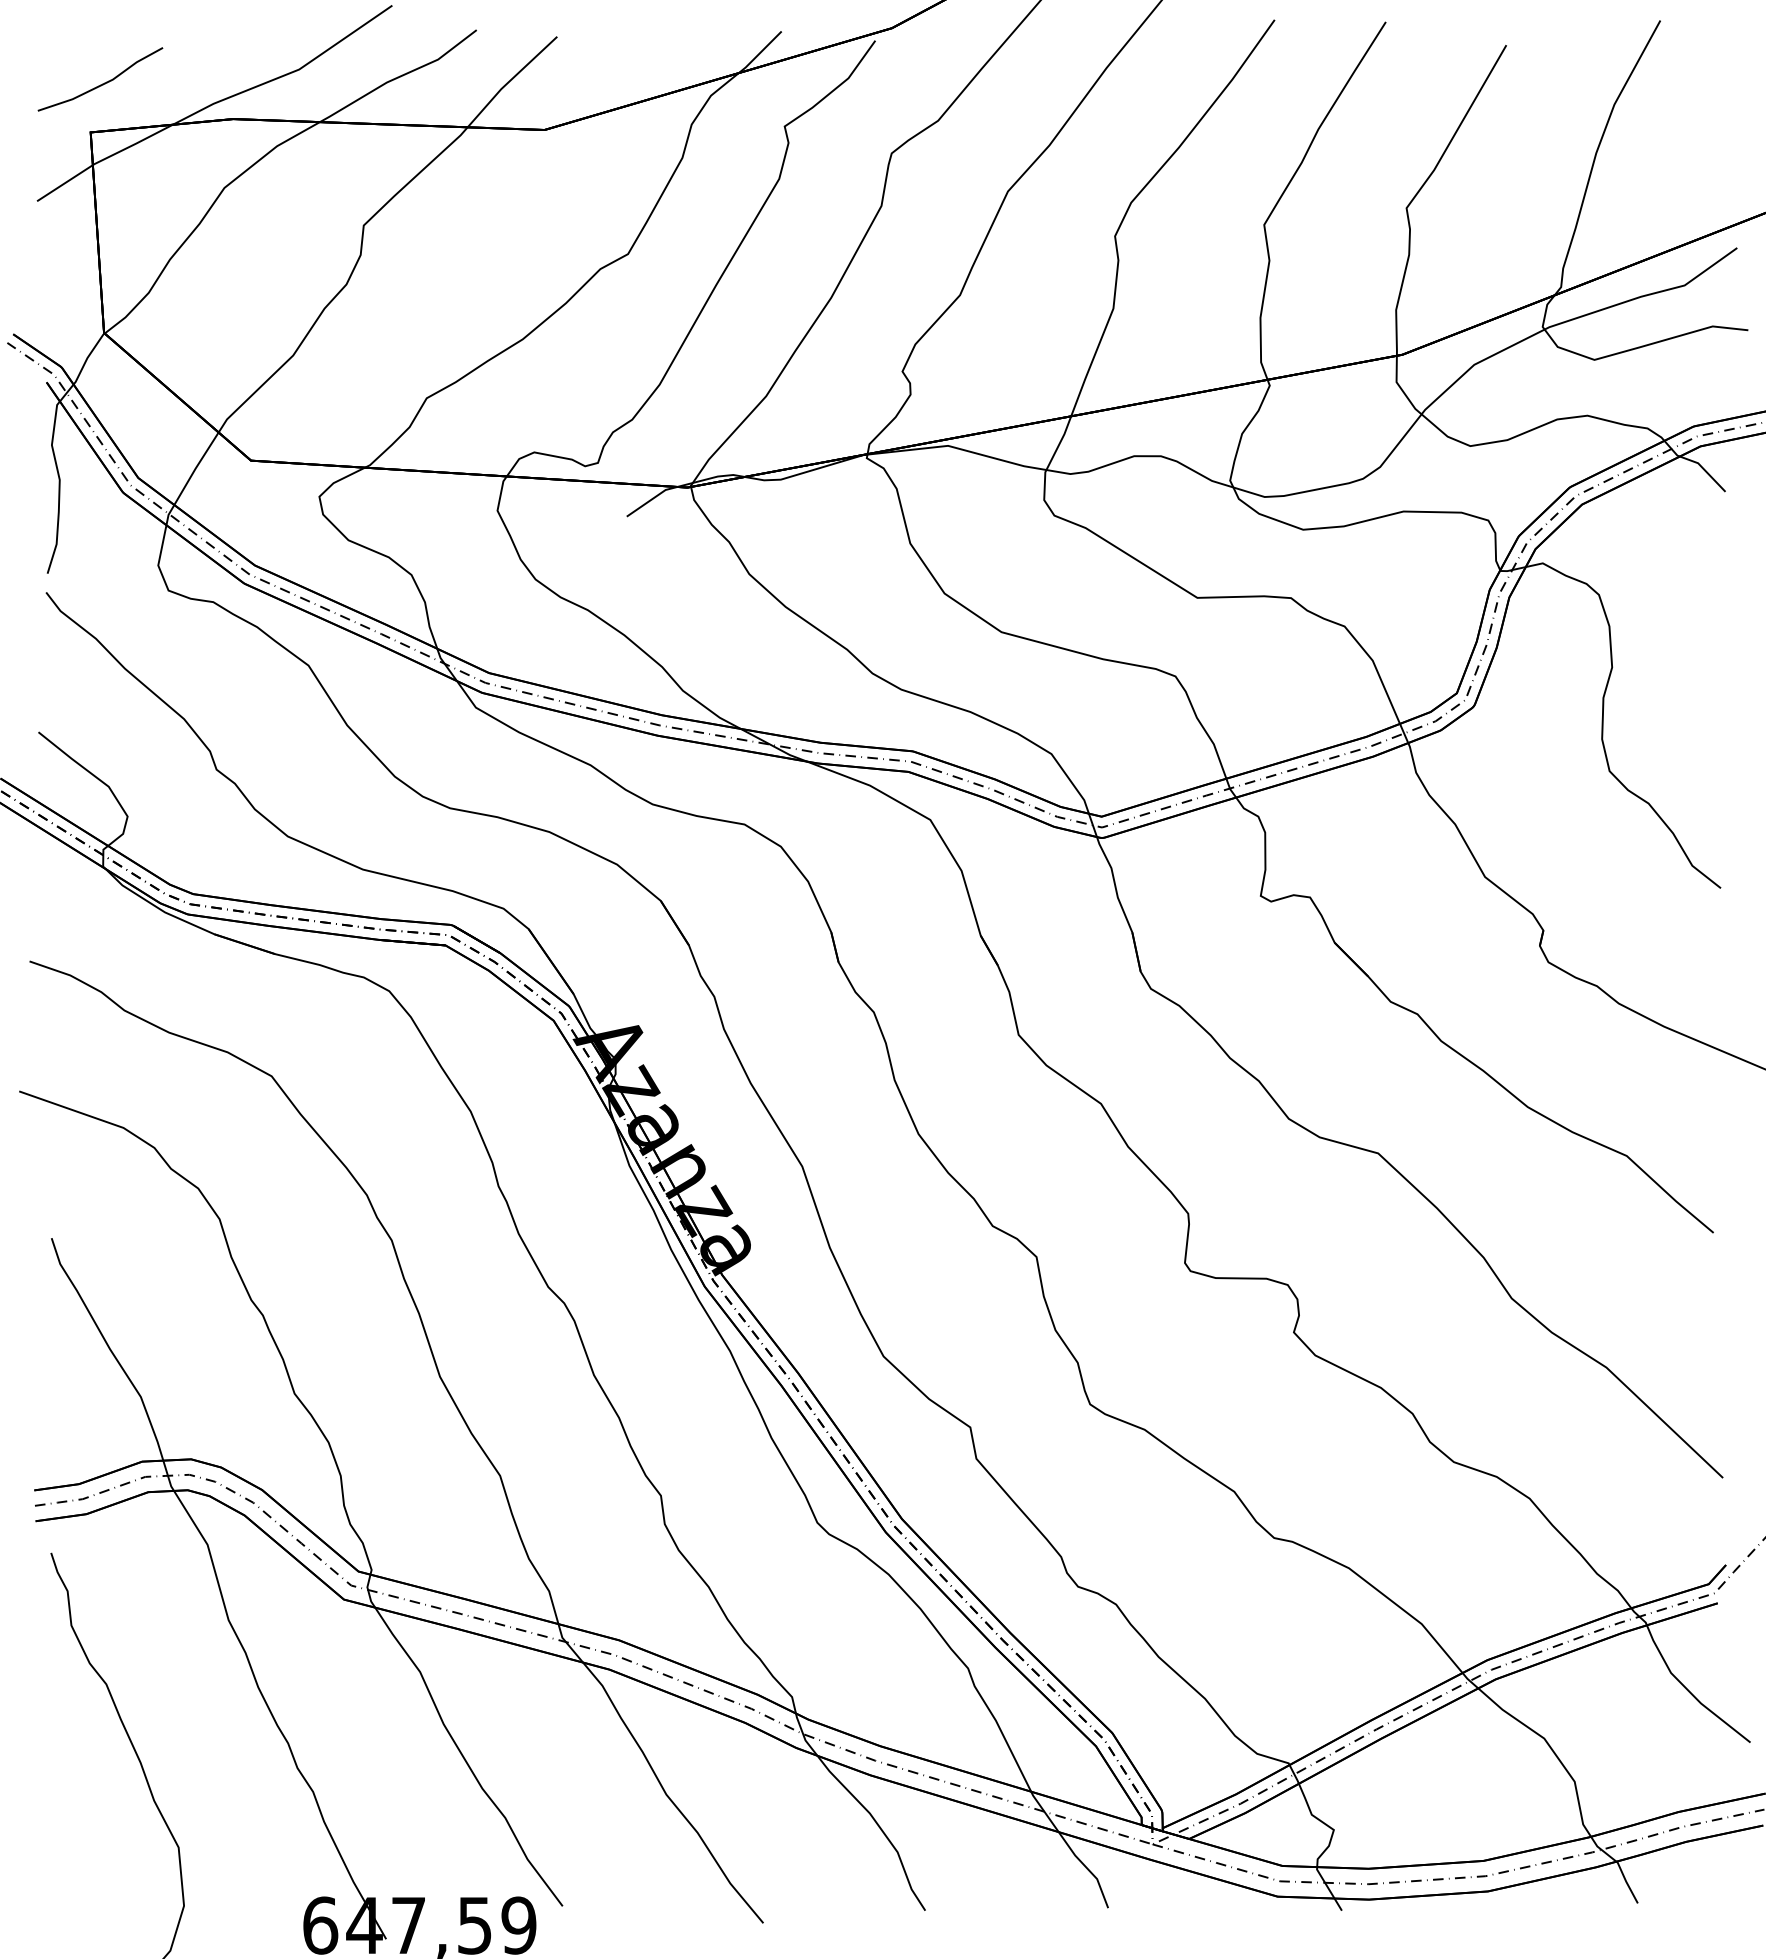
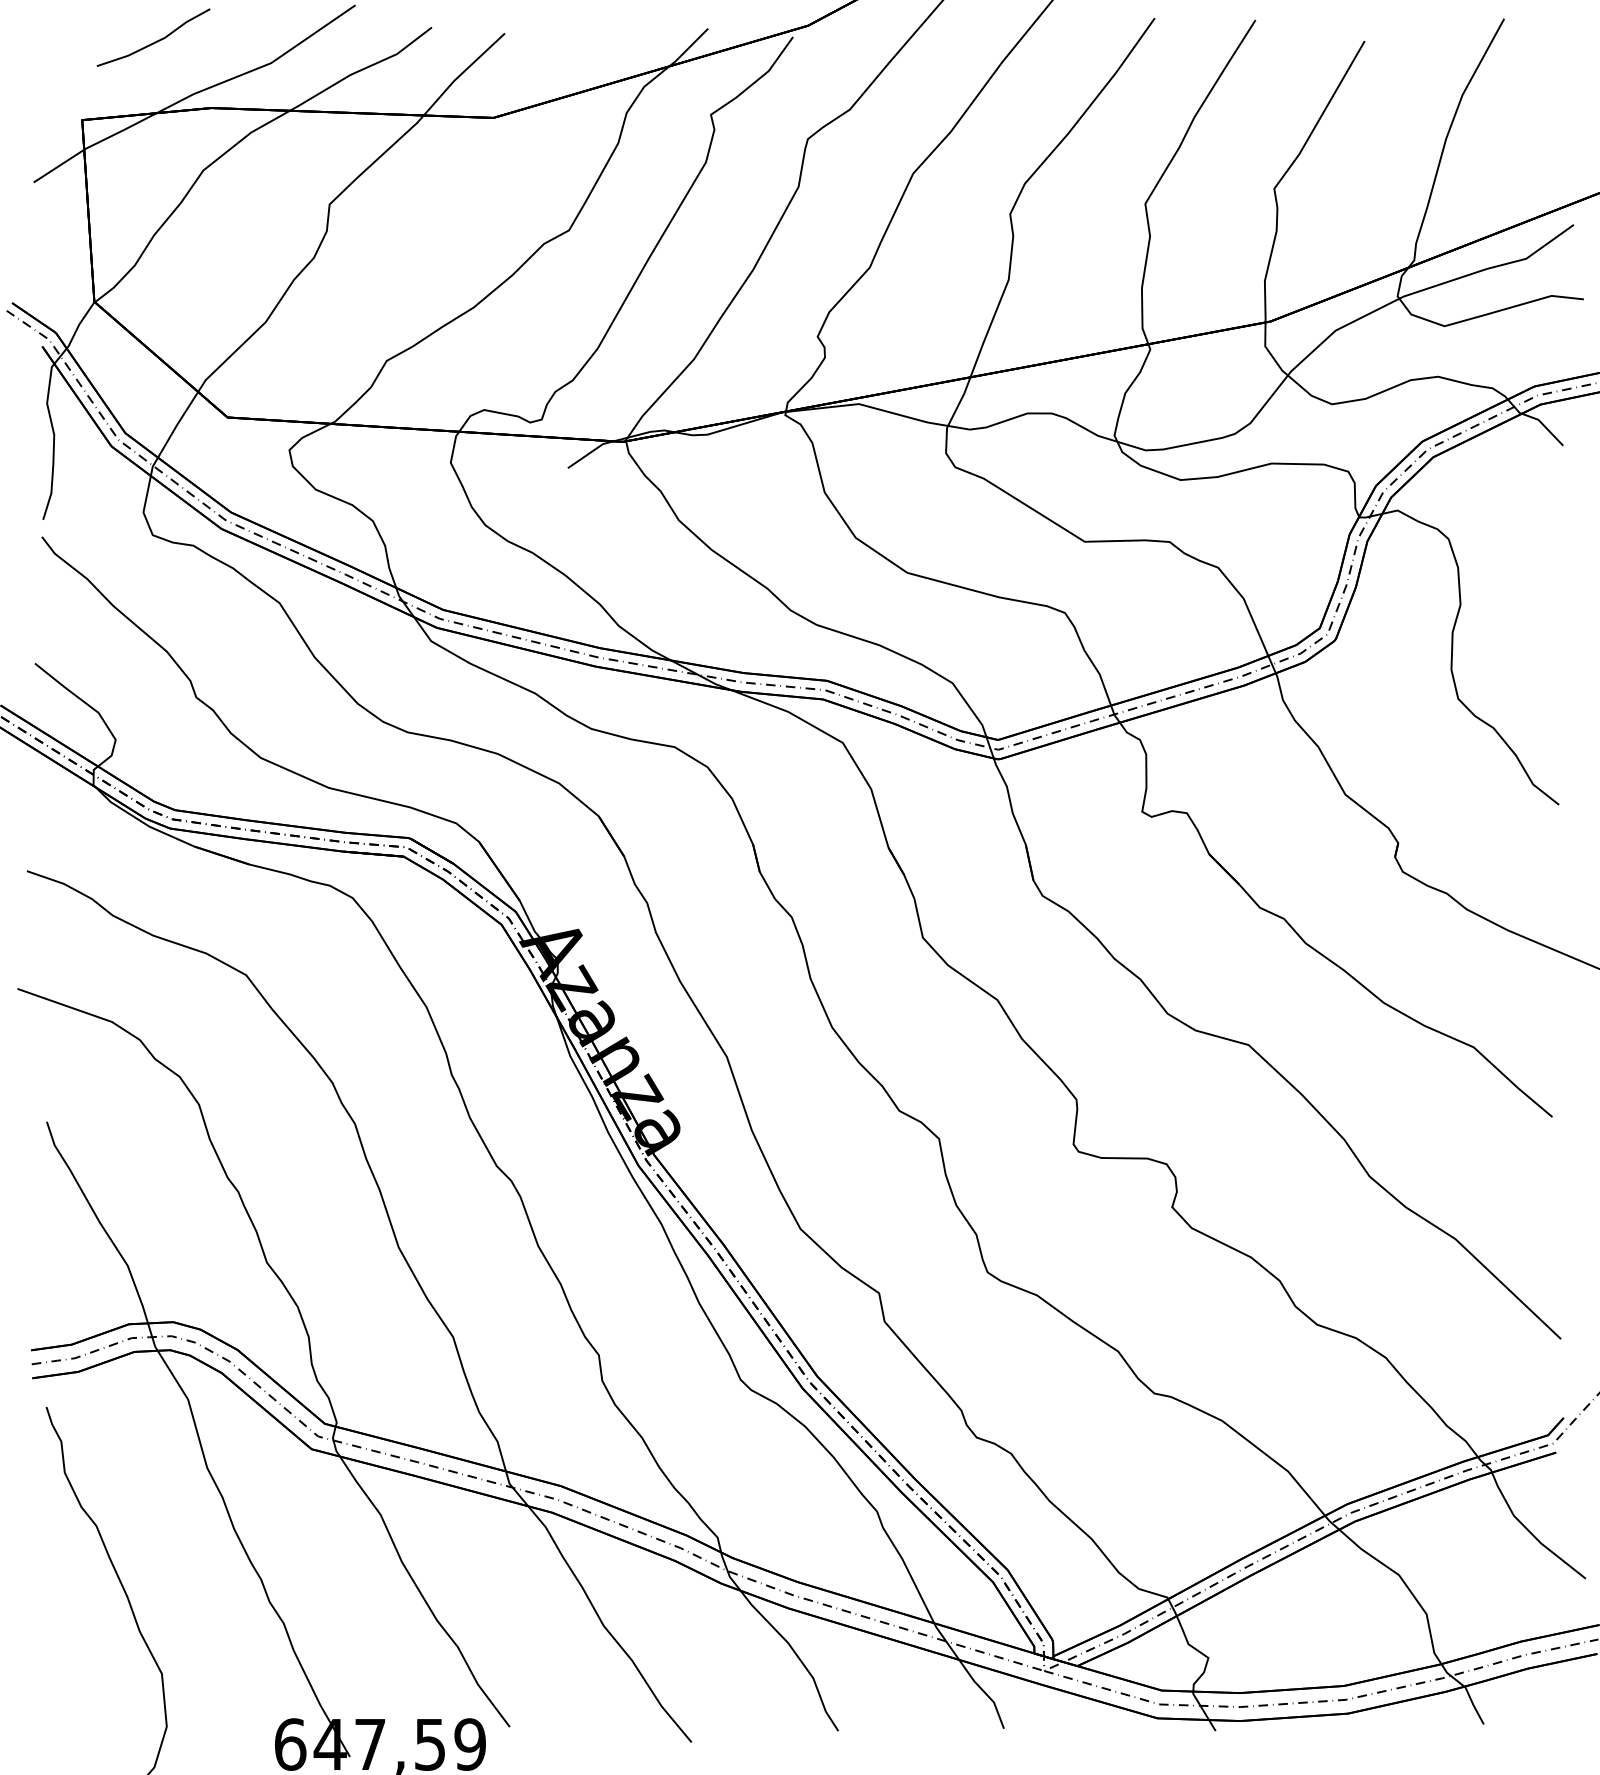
line: (102, 83) -> (155, 41), moved

